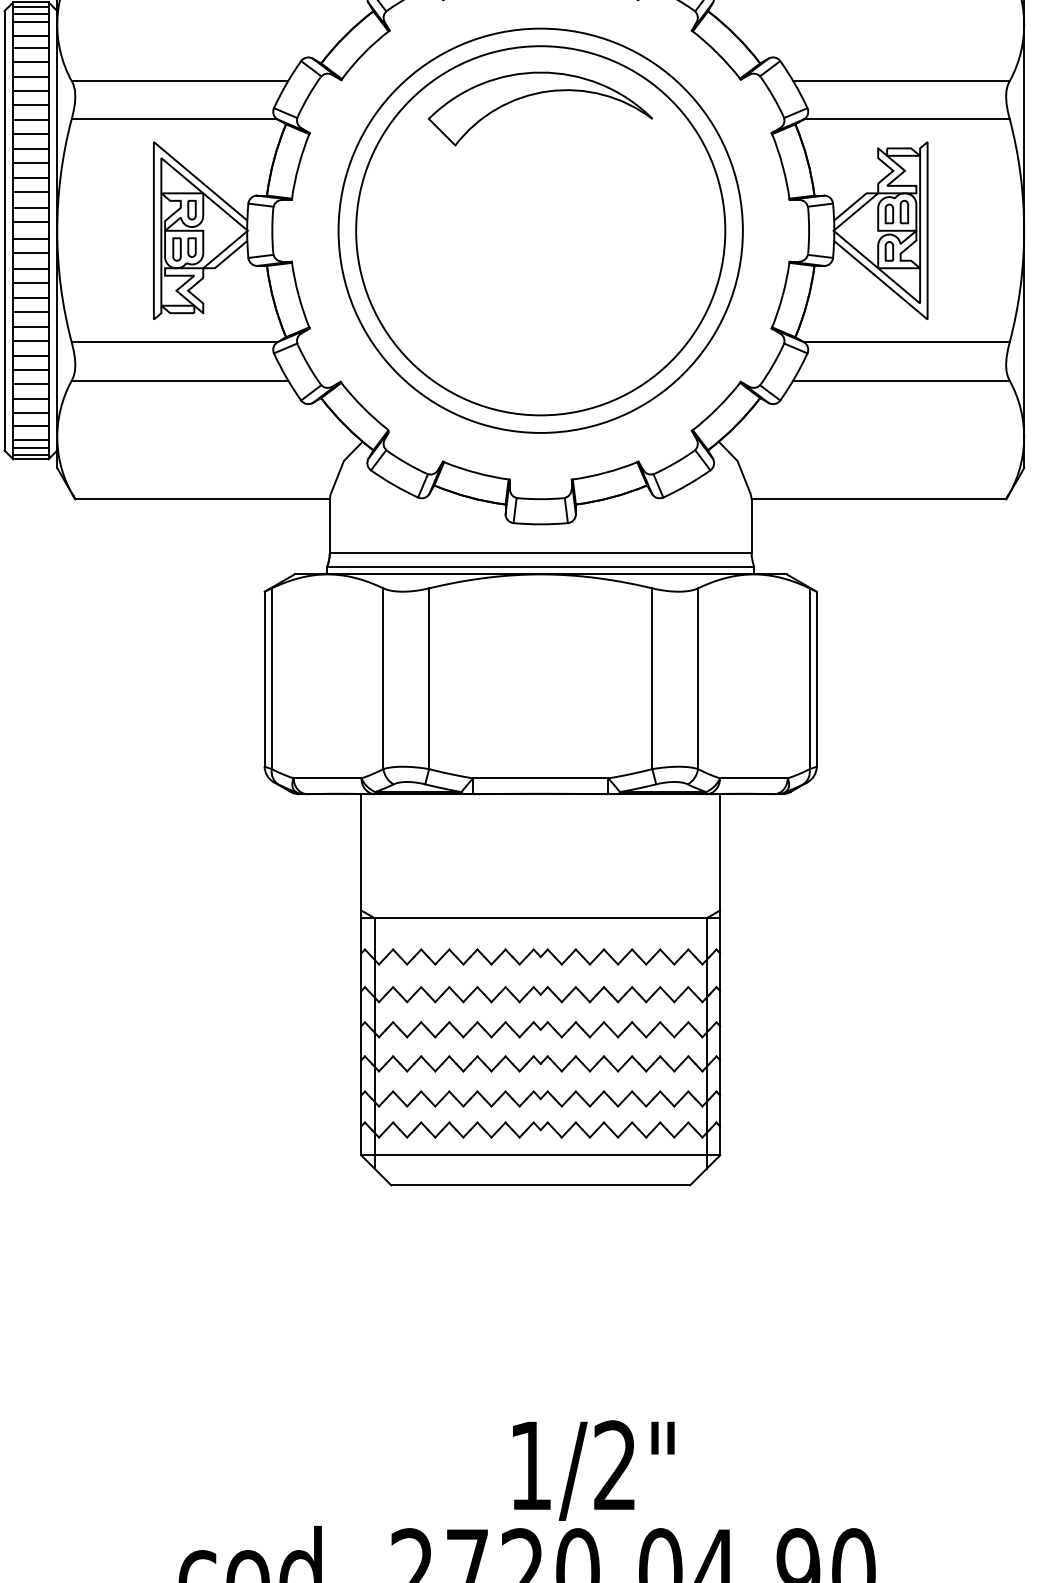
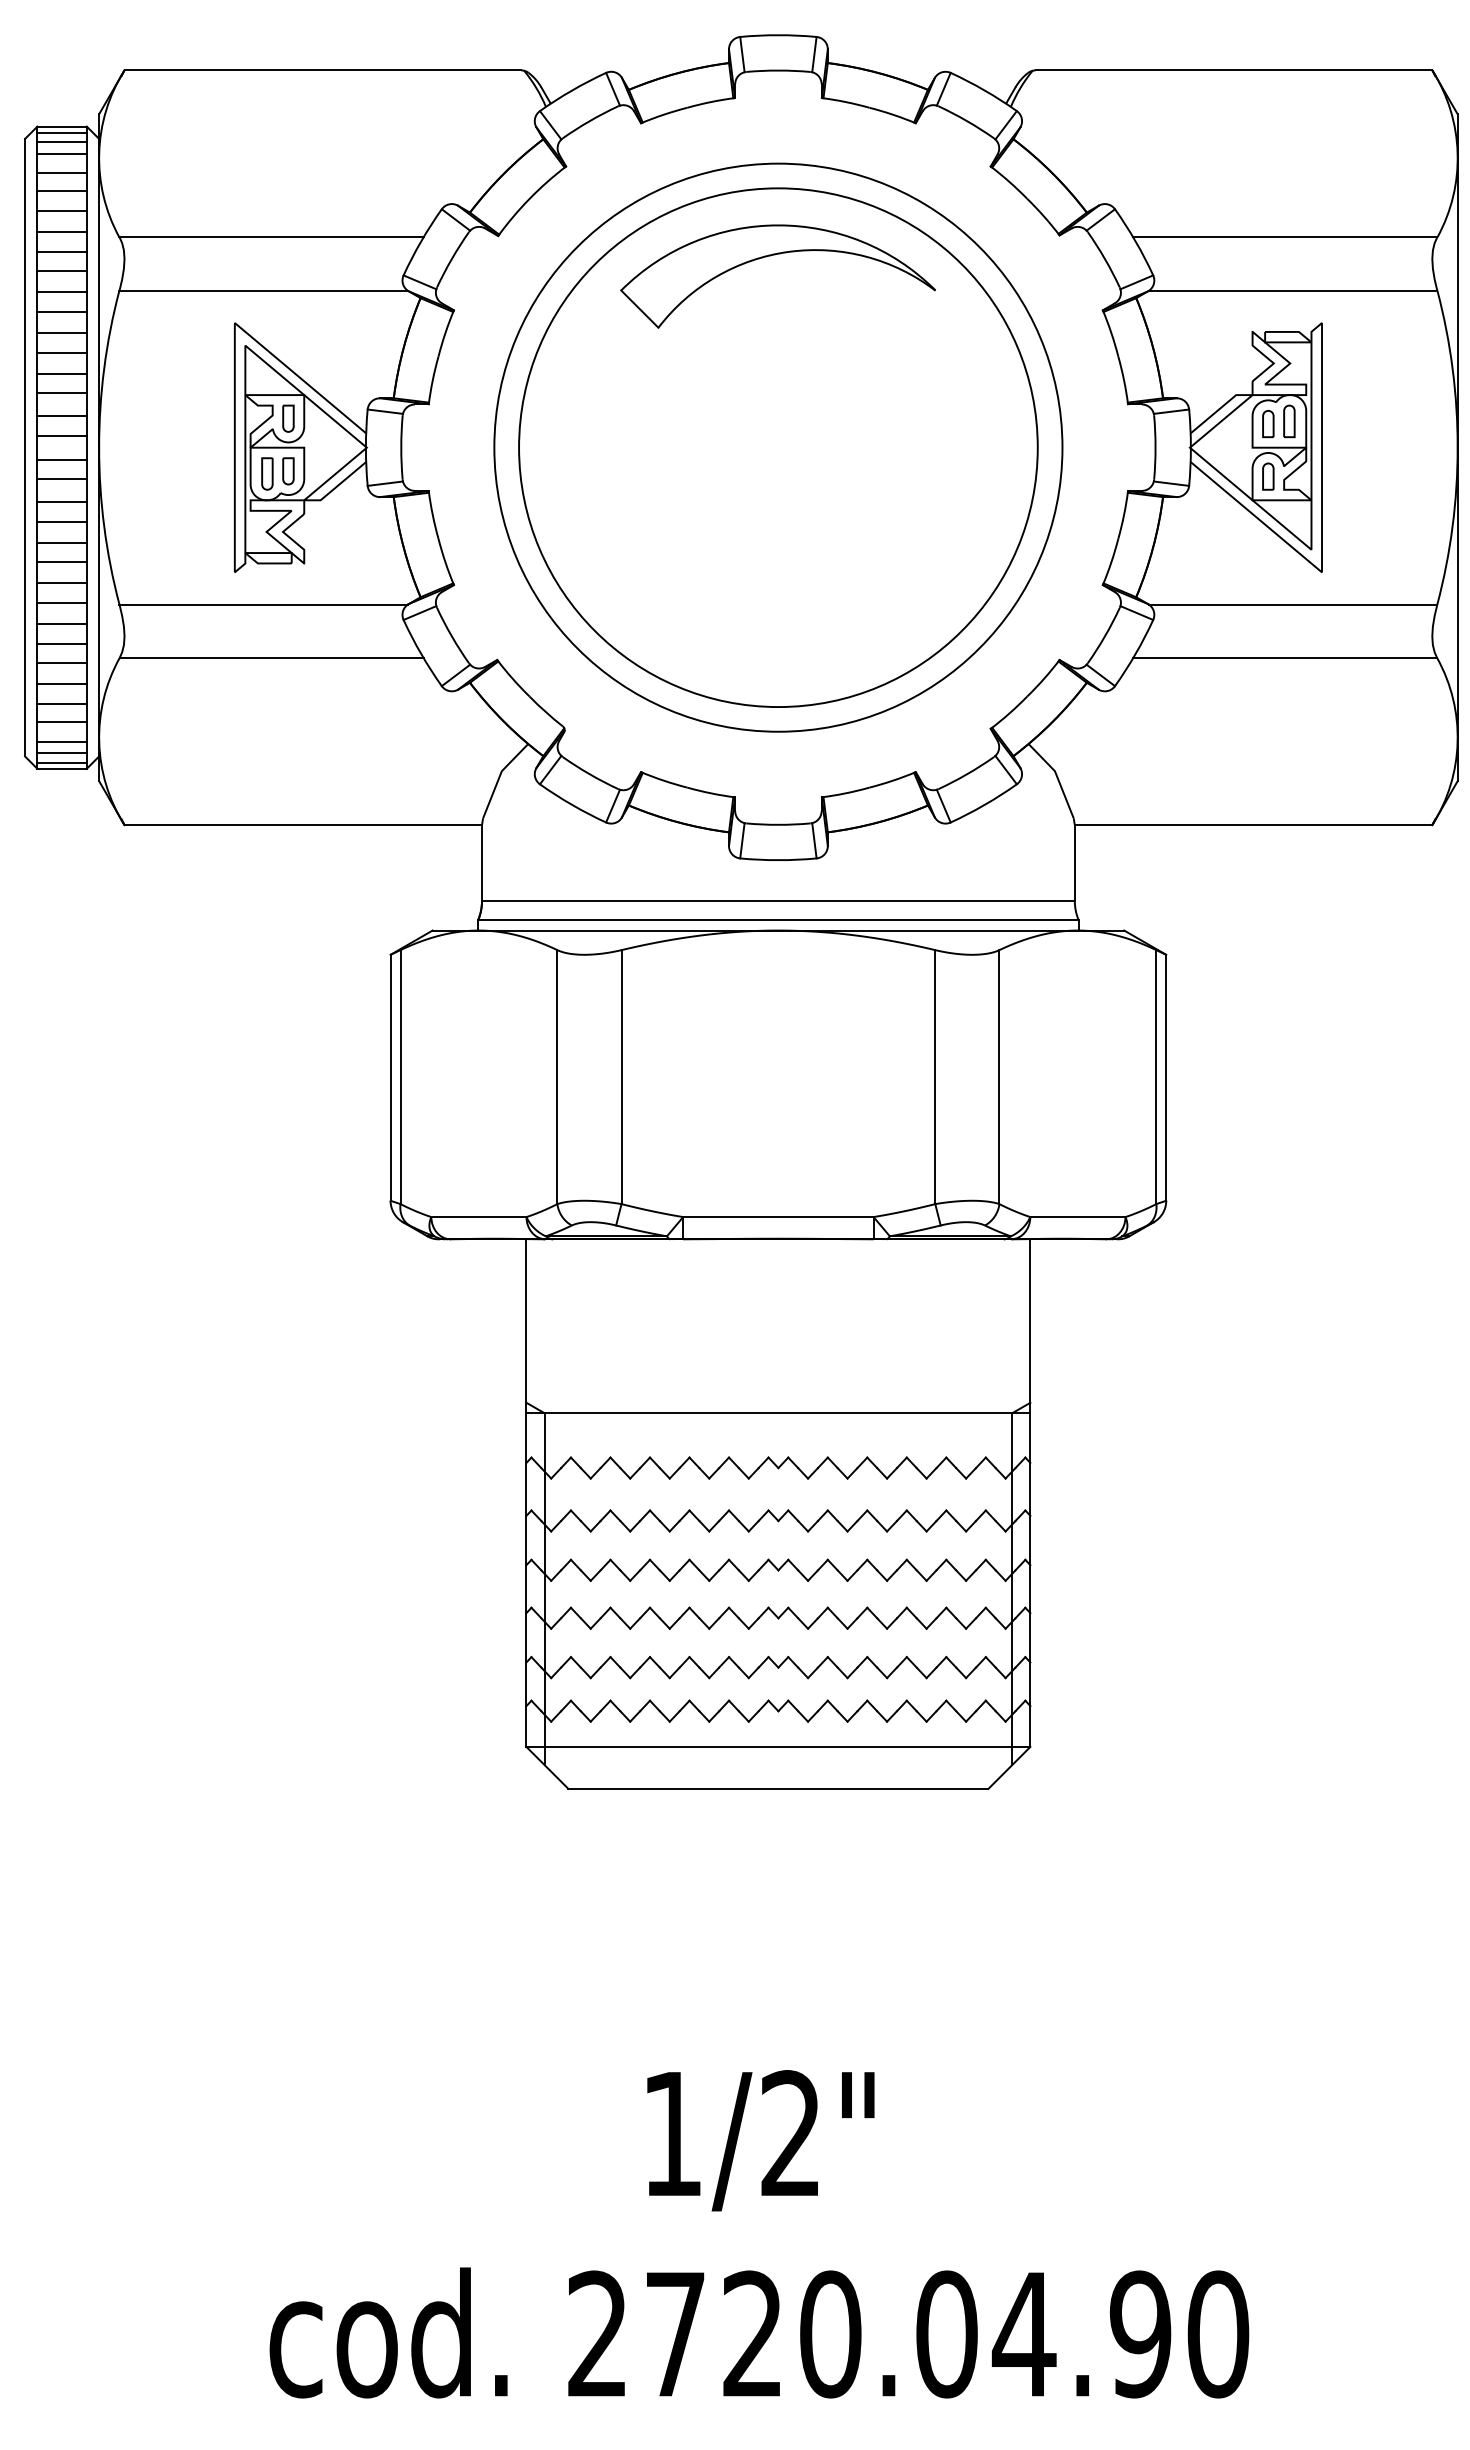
text: (593, 1470) -> (760, 2140), moved

